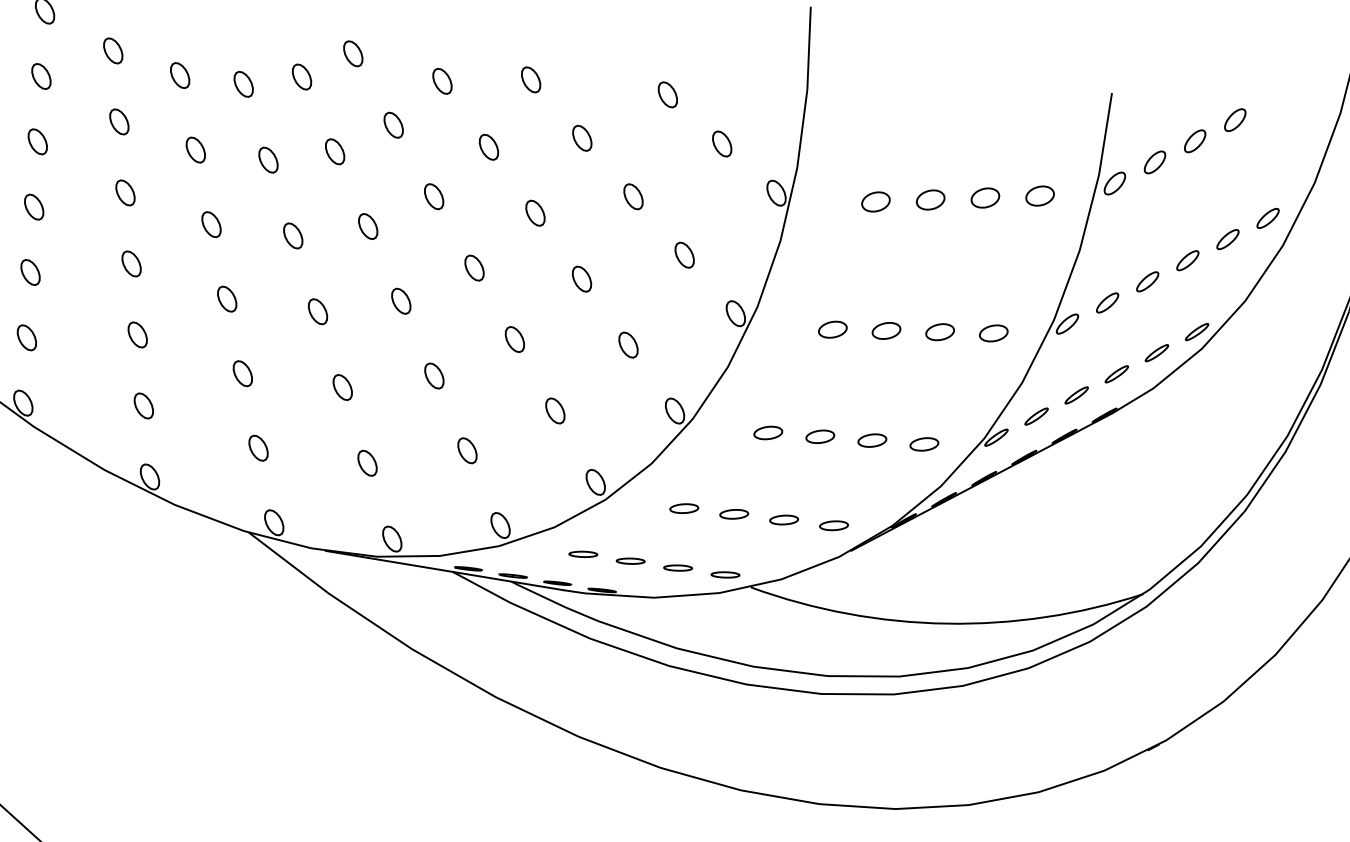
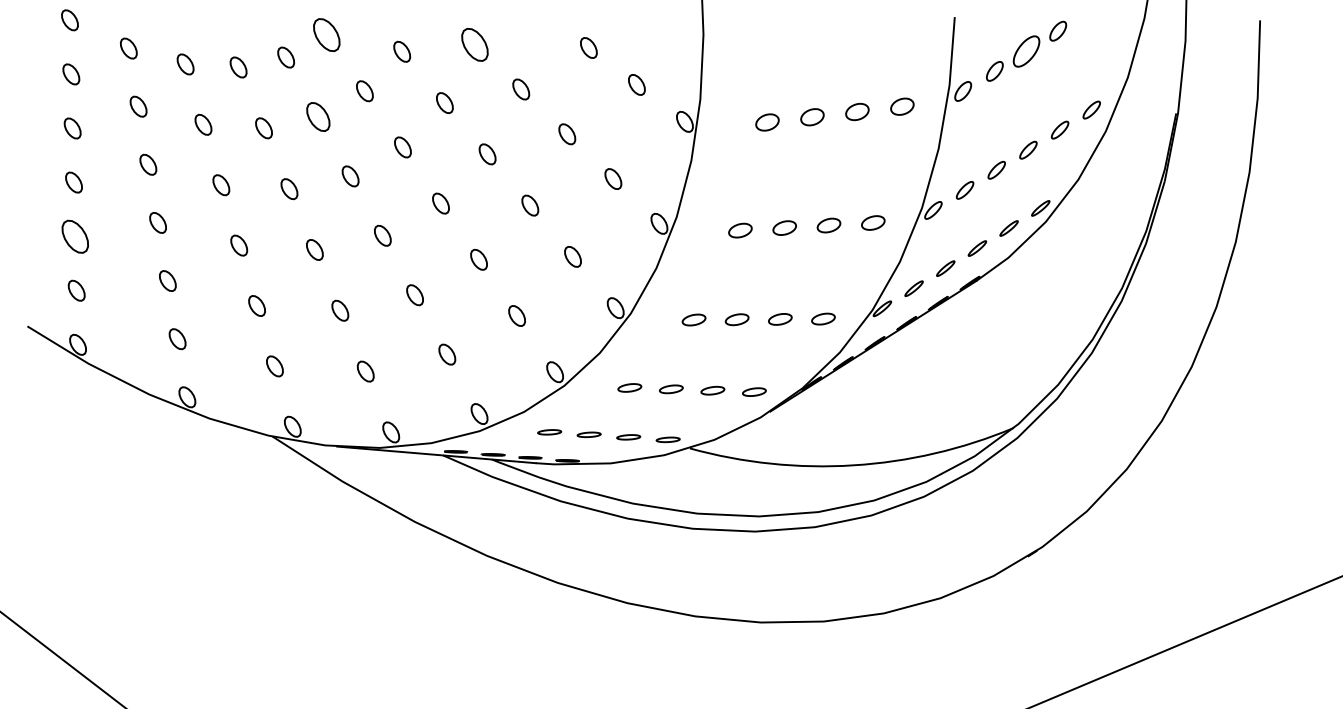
part: (352, 53) -> (326, 34), size x1.6
part: (531, 79) -> (475, 44), size x1.6
part: (1195, 140) -> (1026, 50), size x1.6
part: (335, 151) -> (318, 116), size x1.4
part: (30, 272) -> (75, 236), size x1.6

